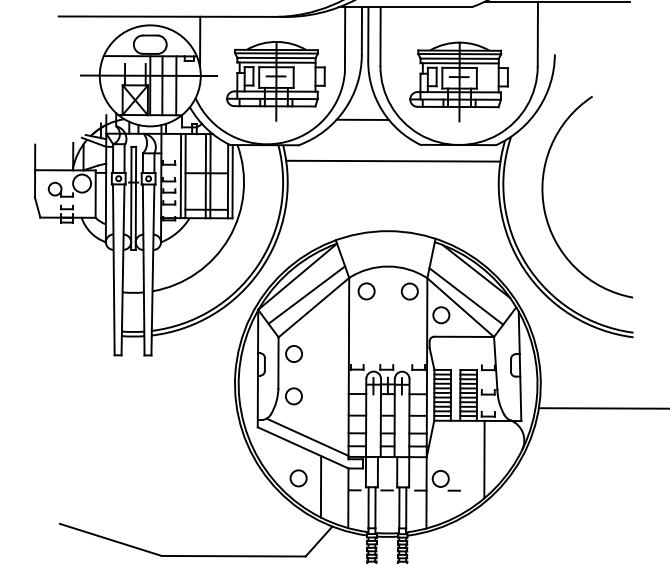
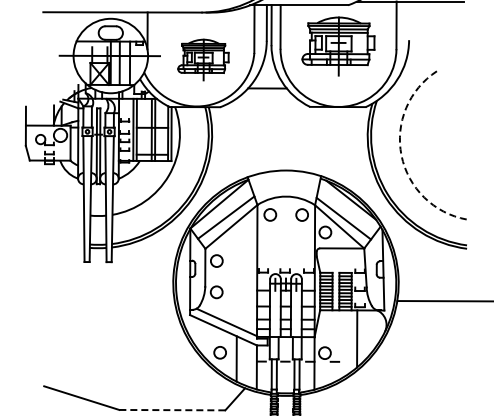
part: (275, 80) -> (203, 59), size x0.7
part: (459, 81) -> (338, 46), moved
line: (392, 160) -> (289, 118), removed
arc: (544, 210) -> (401, 155), solid -> dashed
line: (233, 556) -> (172, 410), solid -> dashed

